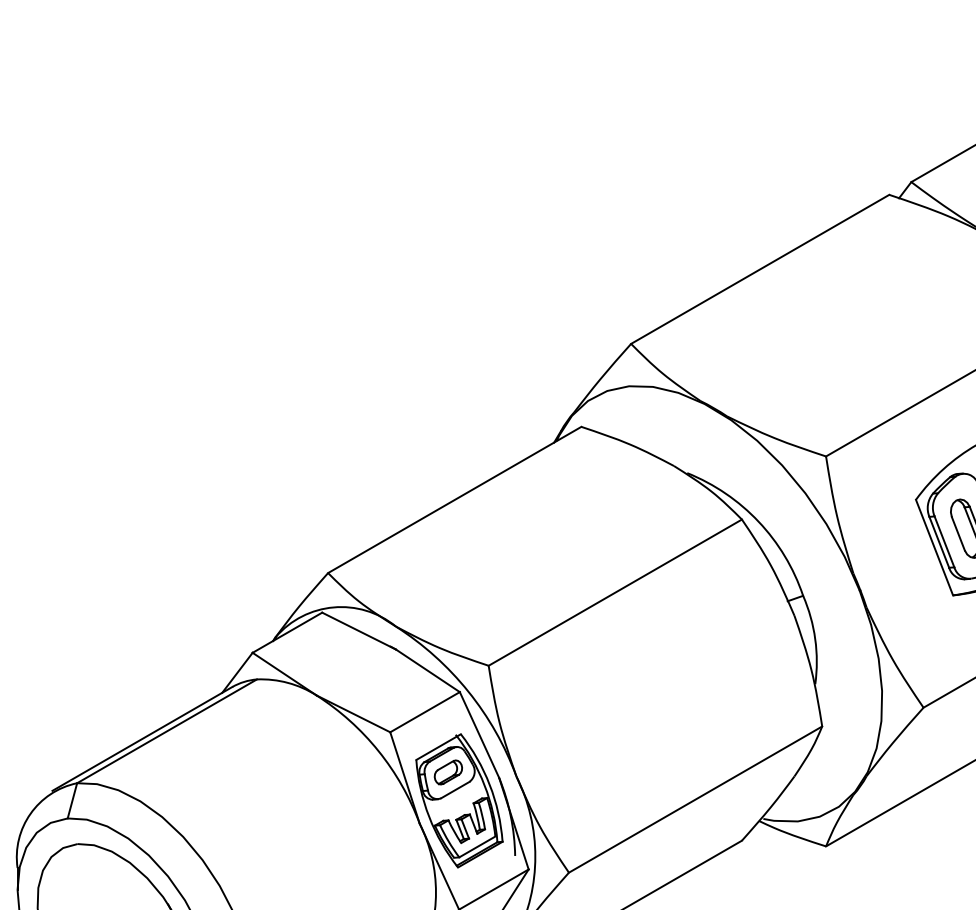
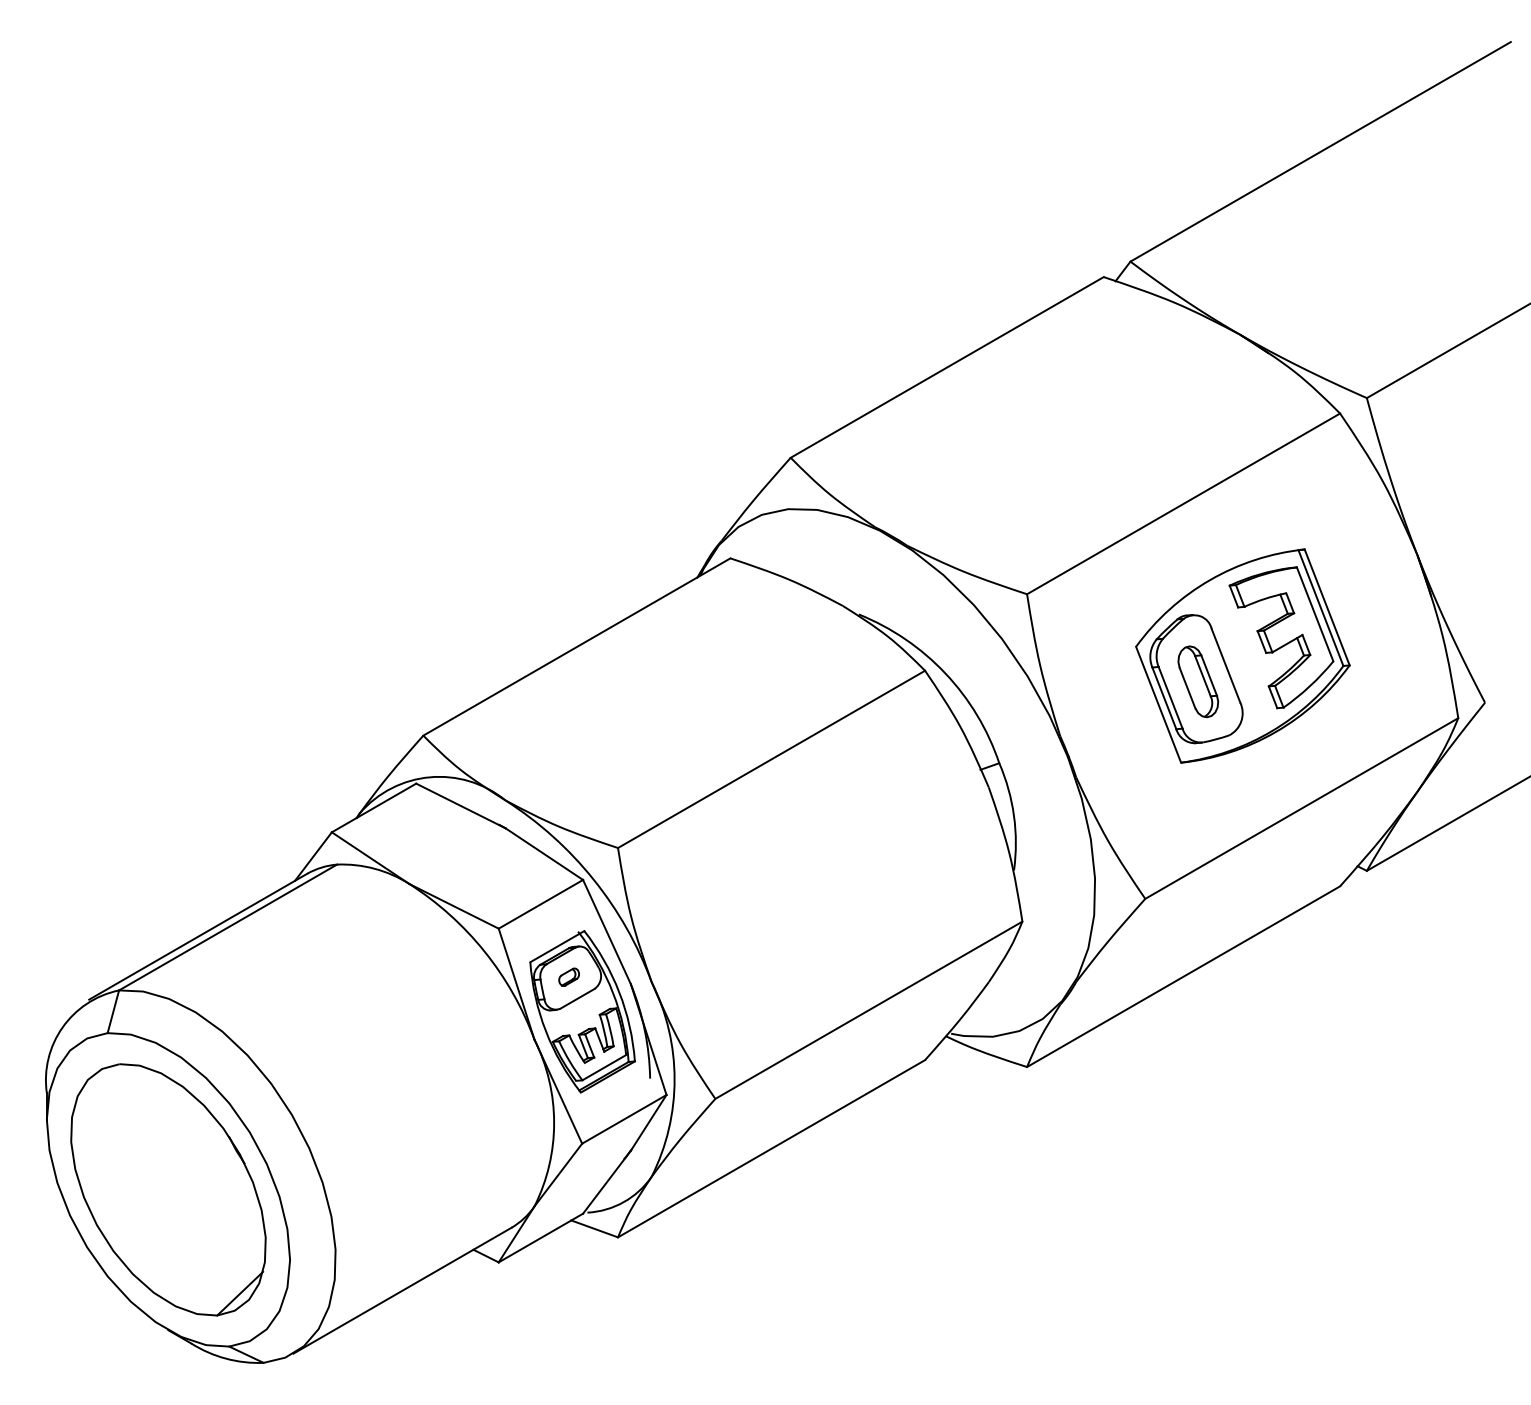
part: (447, 771) -> (568, 976), size x0.6

